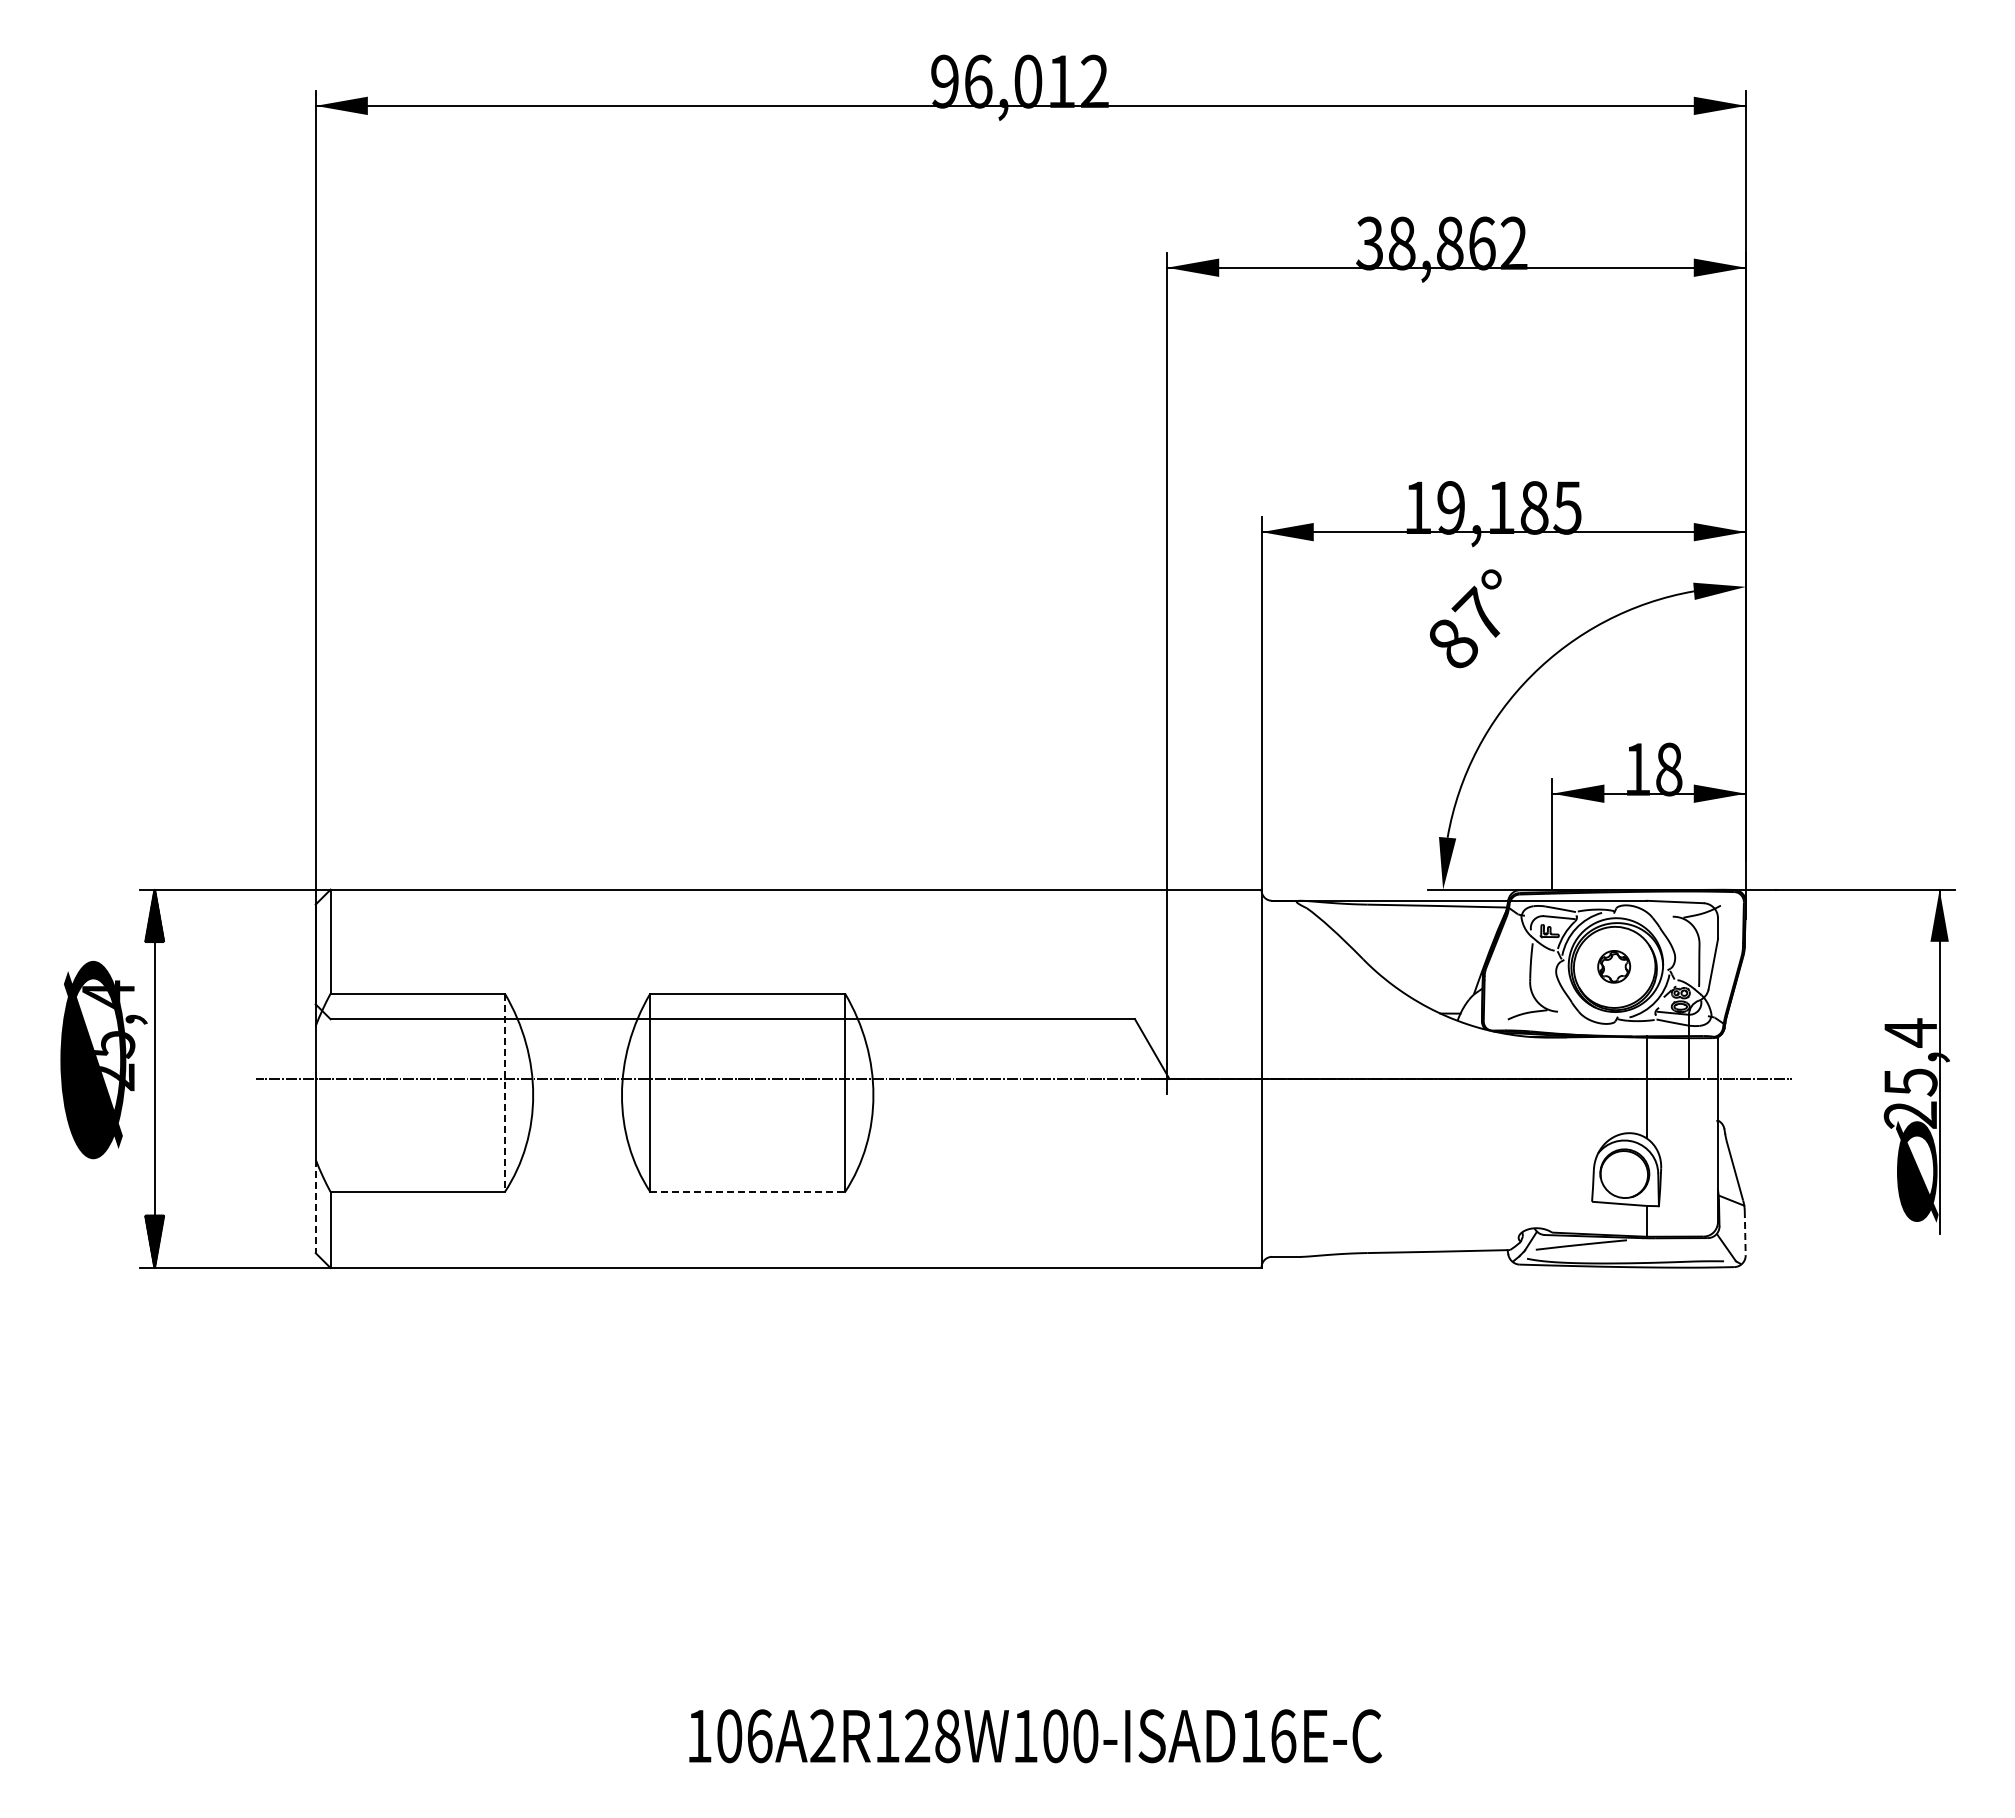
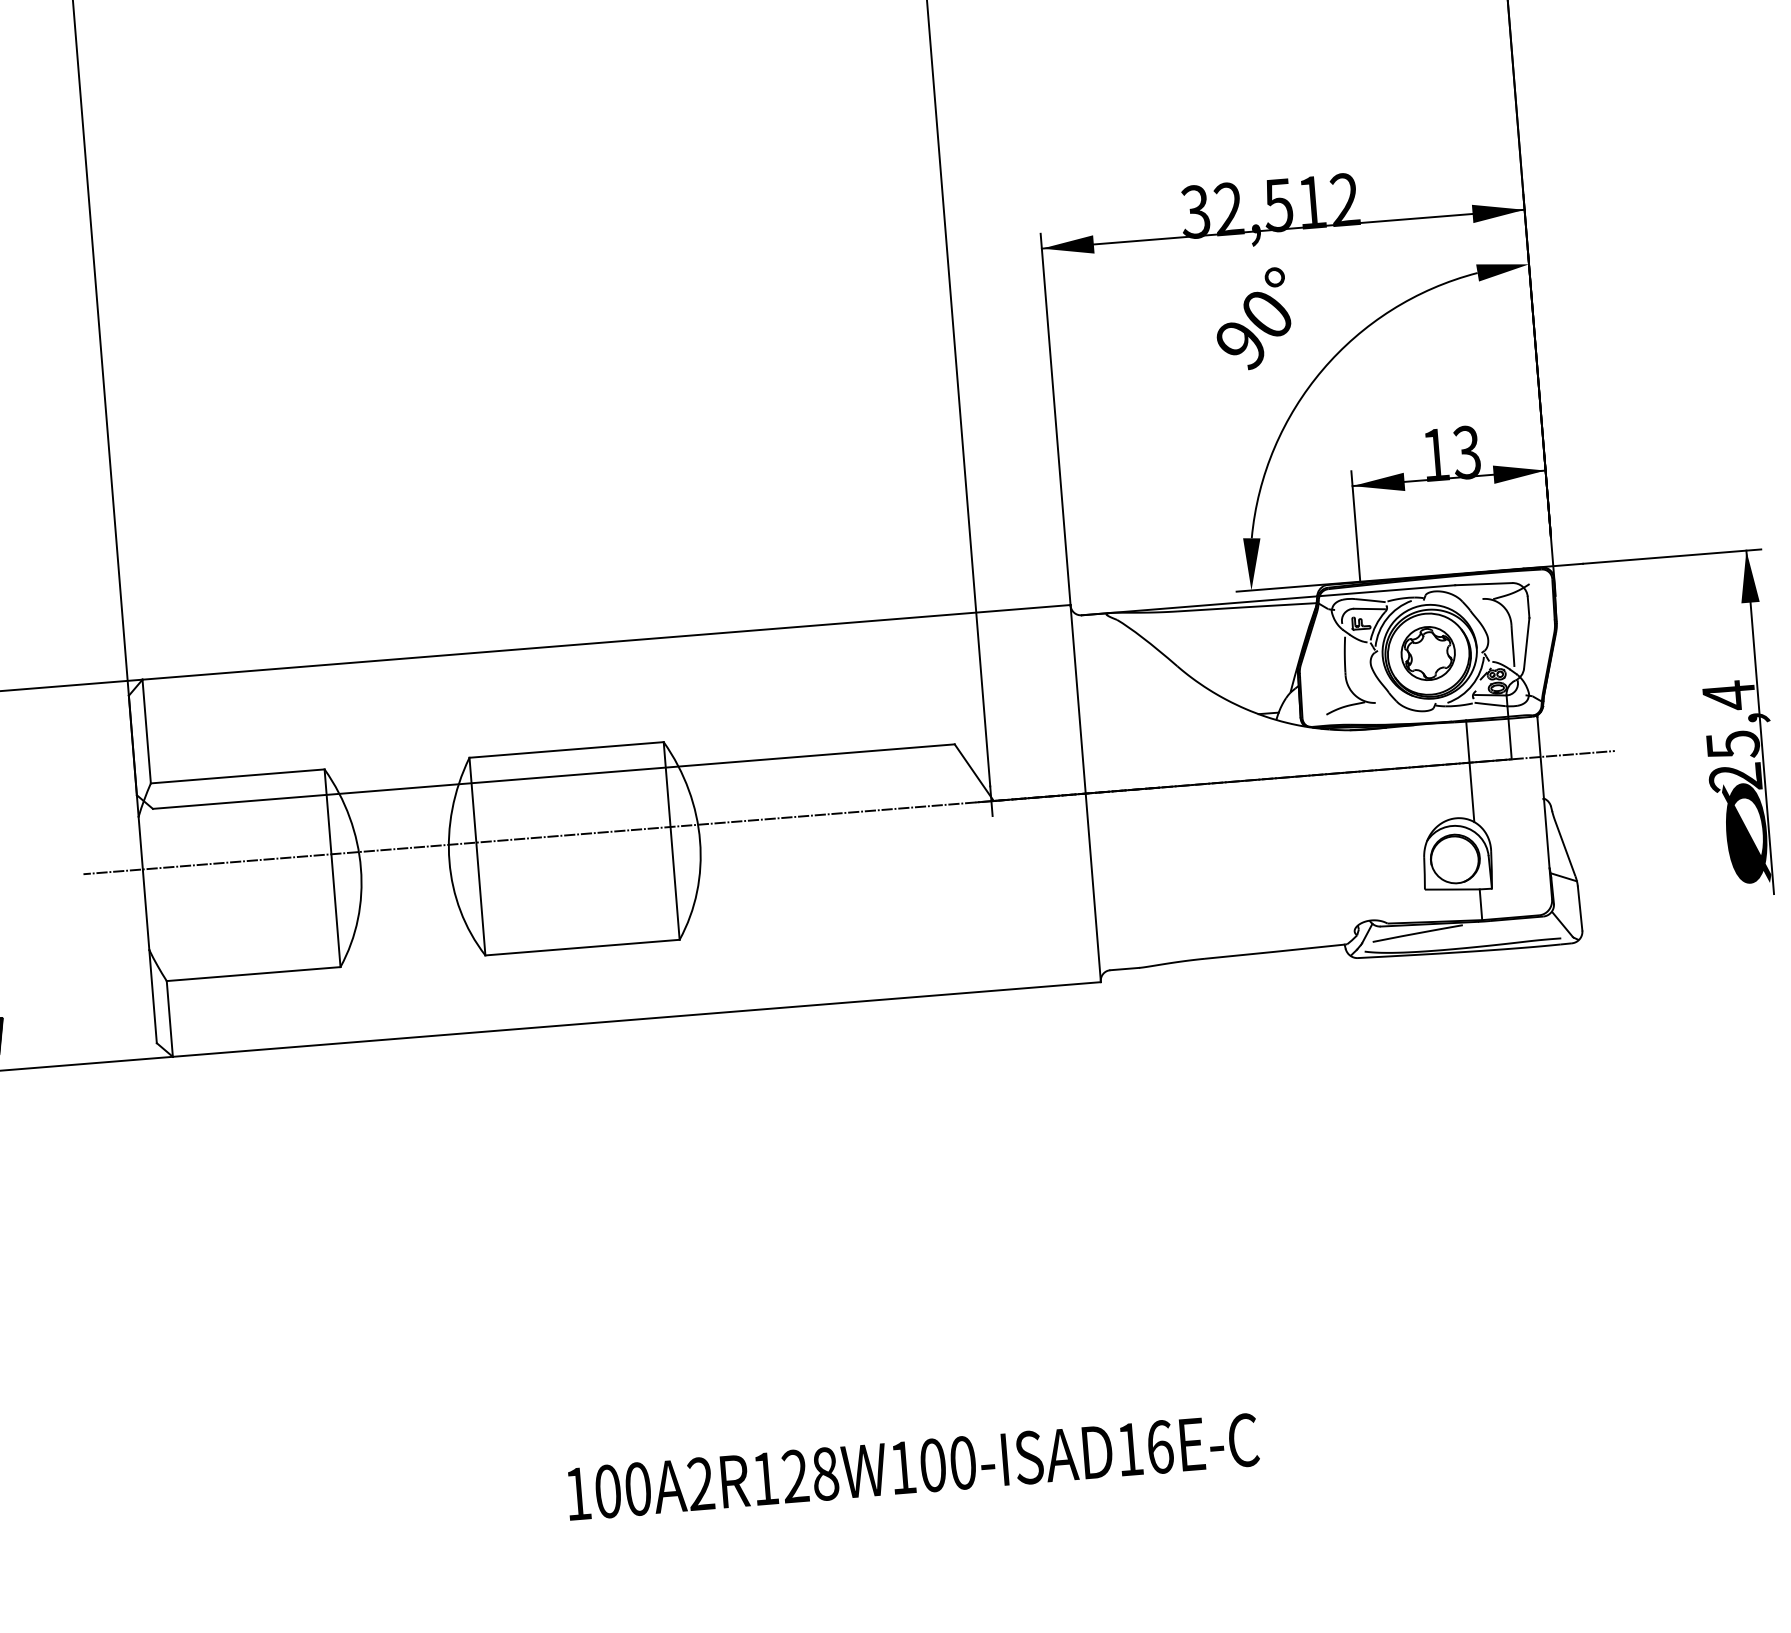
text: (1492, 507) -> (1270, 205), 19,185 -> 32,512
text: (1466, 627) -> (1253, 327), 87° -> 90°
text: (1668, 769) -> (1466, 452), 18 -> 13
part: (1613, 966) -> (1427, 653), size x1.67
line: (504, 1093) -> (332, 868), dashed -> solid
line: (748, 1192) -> (583, 948), dashed -> solid
line: (315, 1206) -> (152, 996), dashed -> solid
line: (1745, 1233) -> (1580, 908), dashed -> solid
text: (759, 1736) -> (637, 1489), 106A2R128W100-ISAD16E-C -> 100A2R128W100-ISAD16E-C

